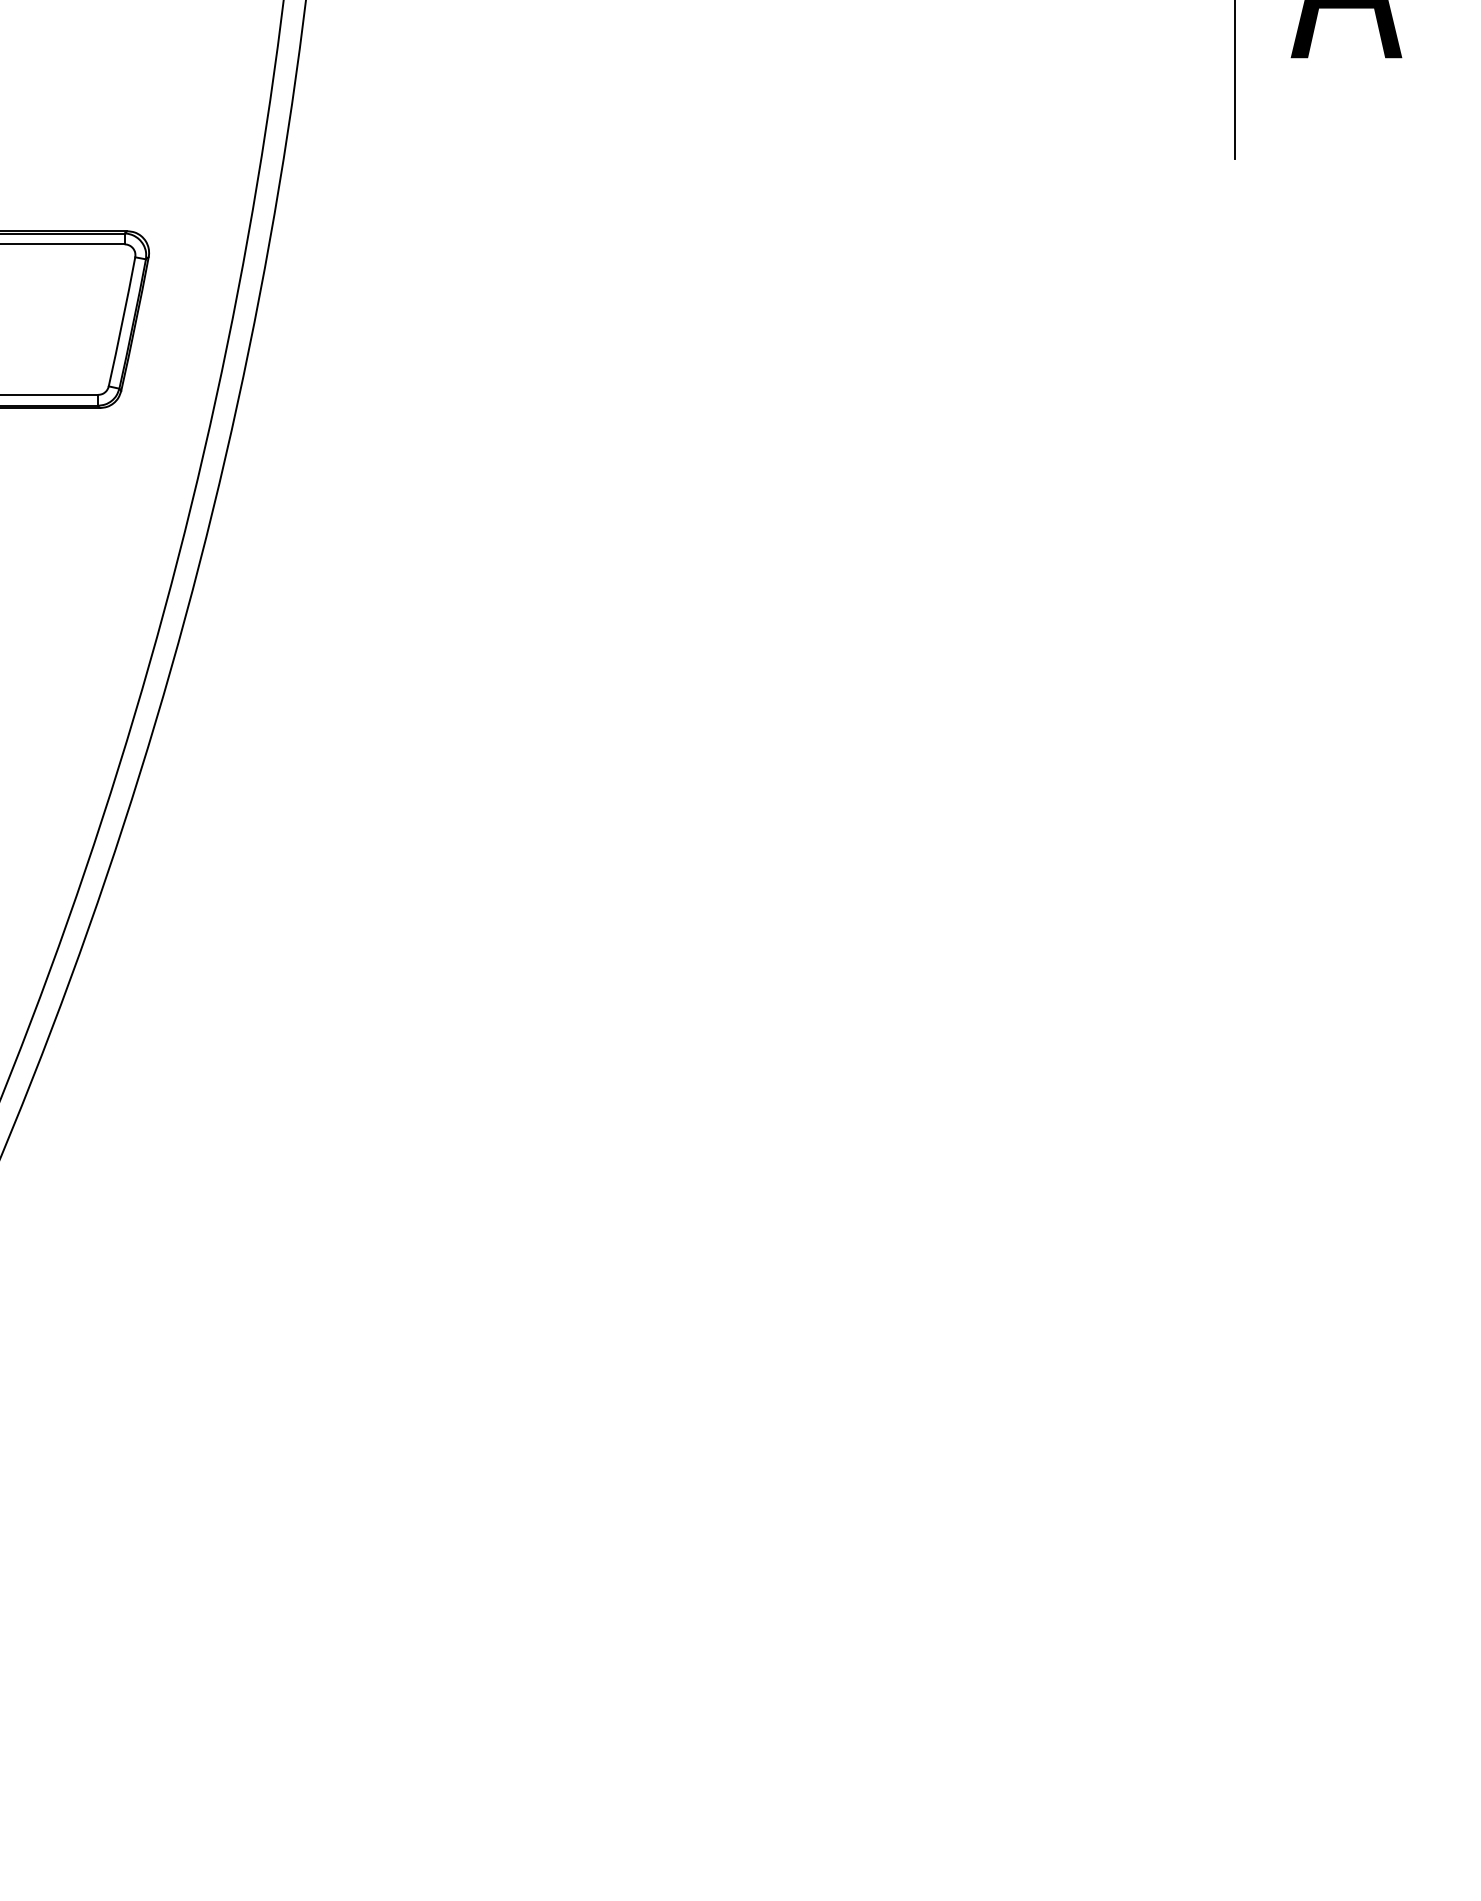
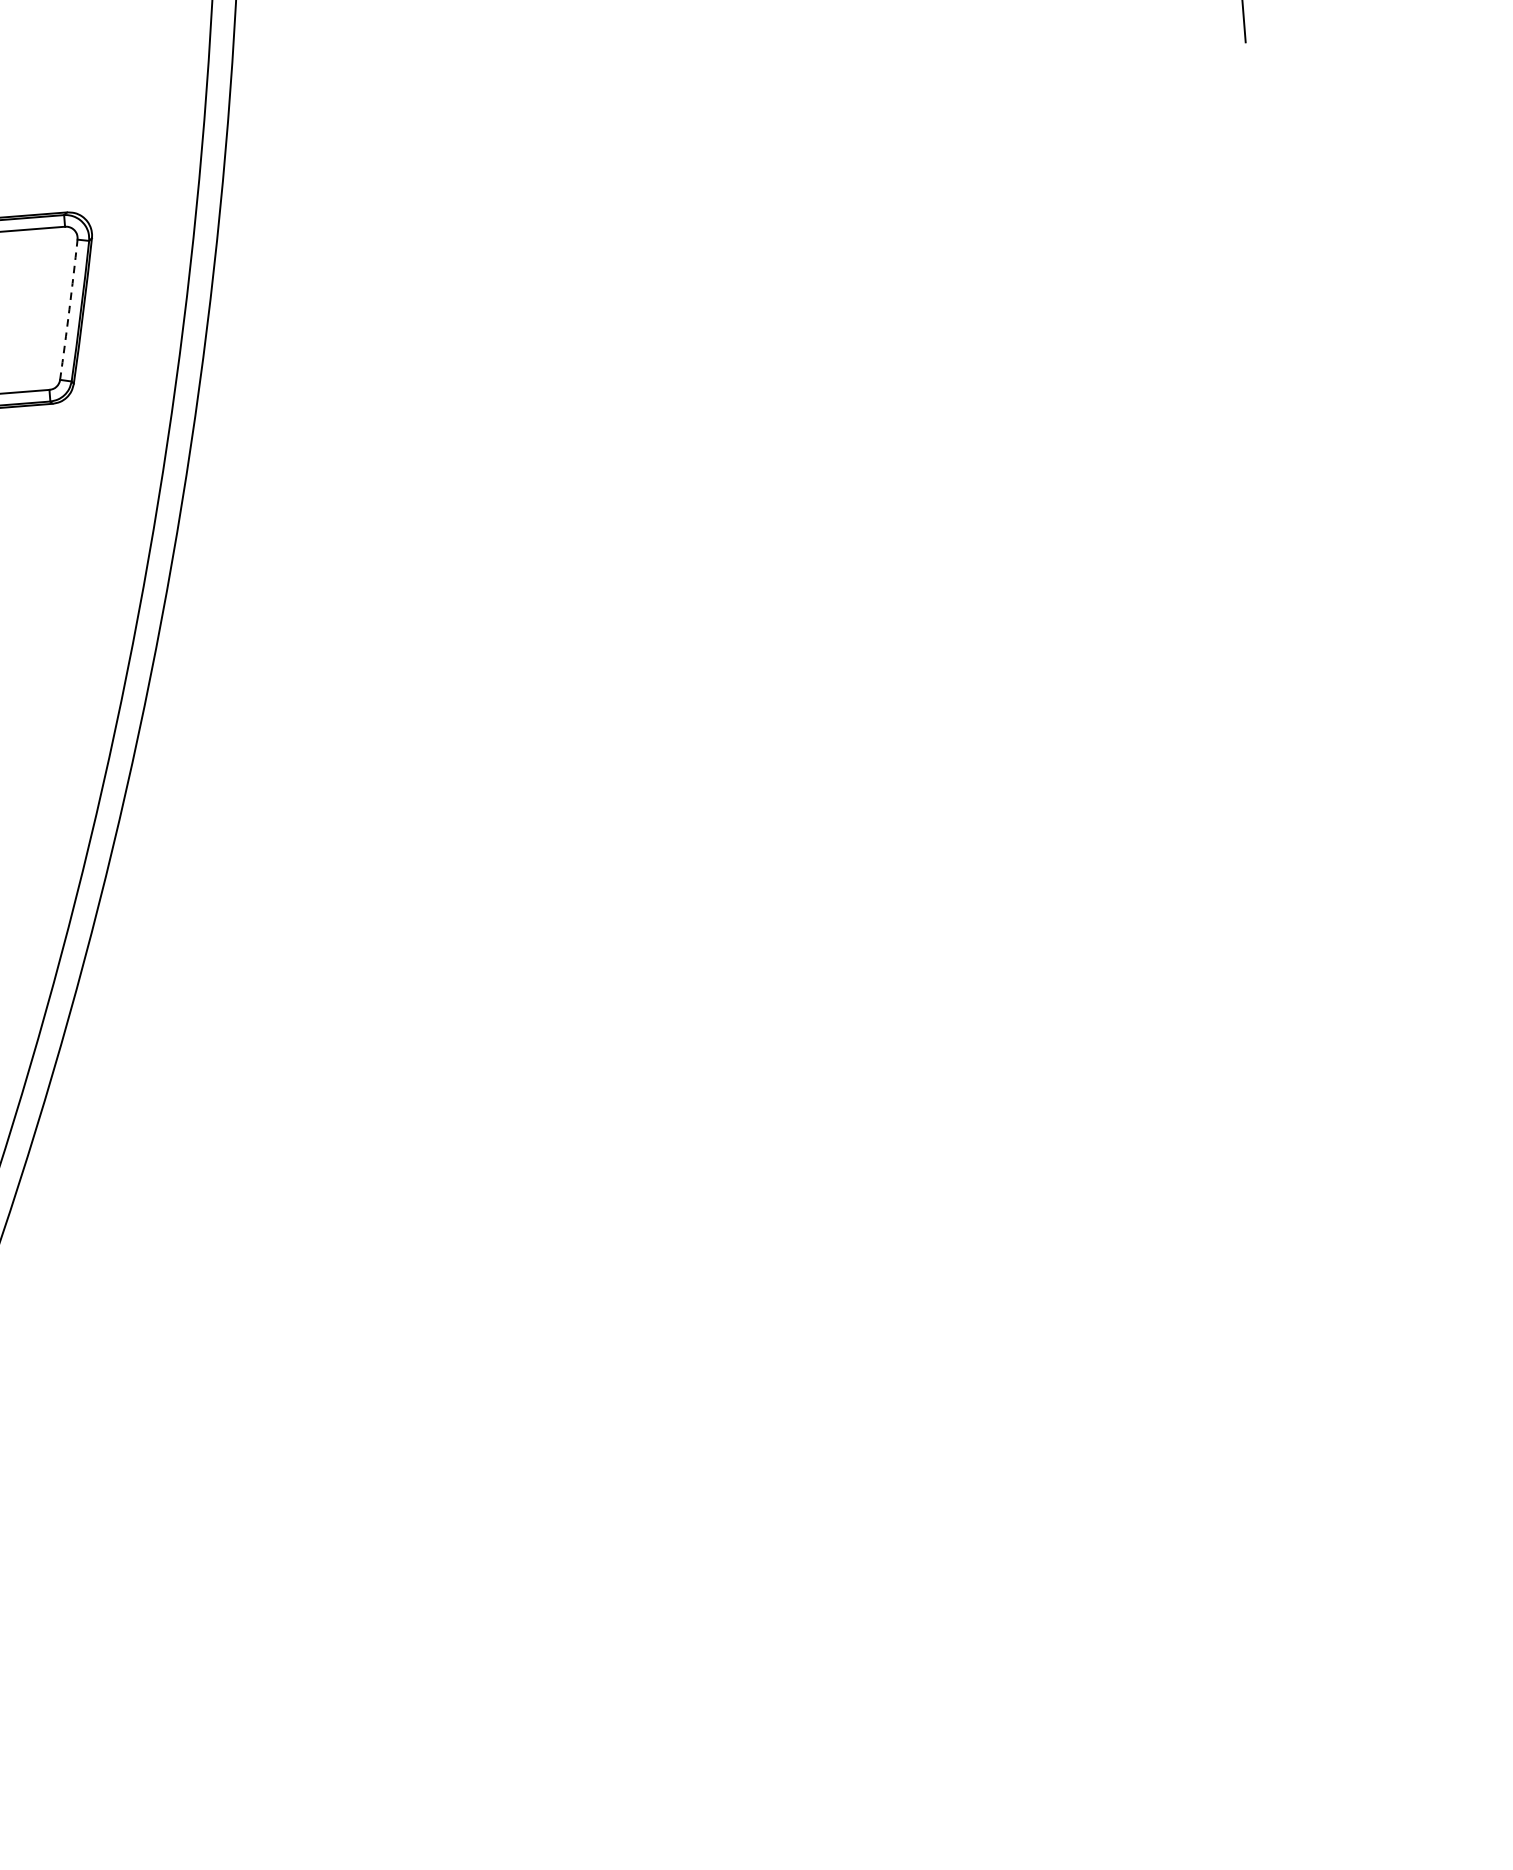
arc: (122, 321) -> (69, 309), solid -> dashed

